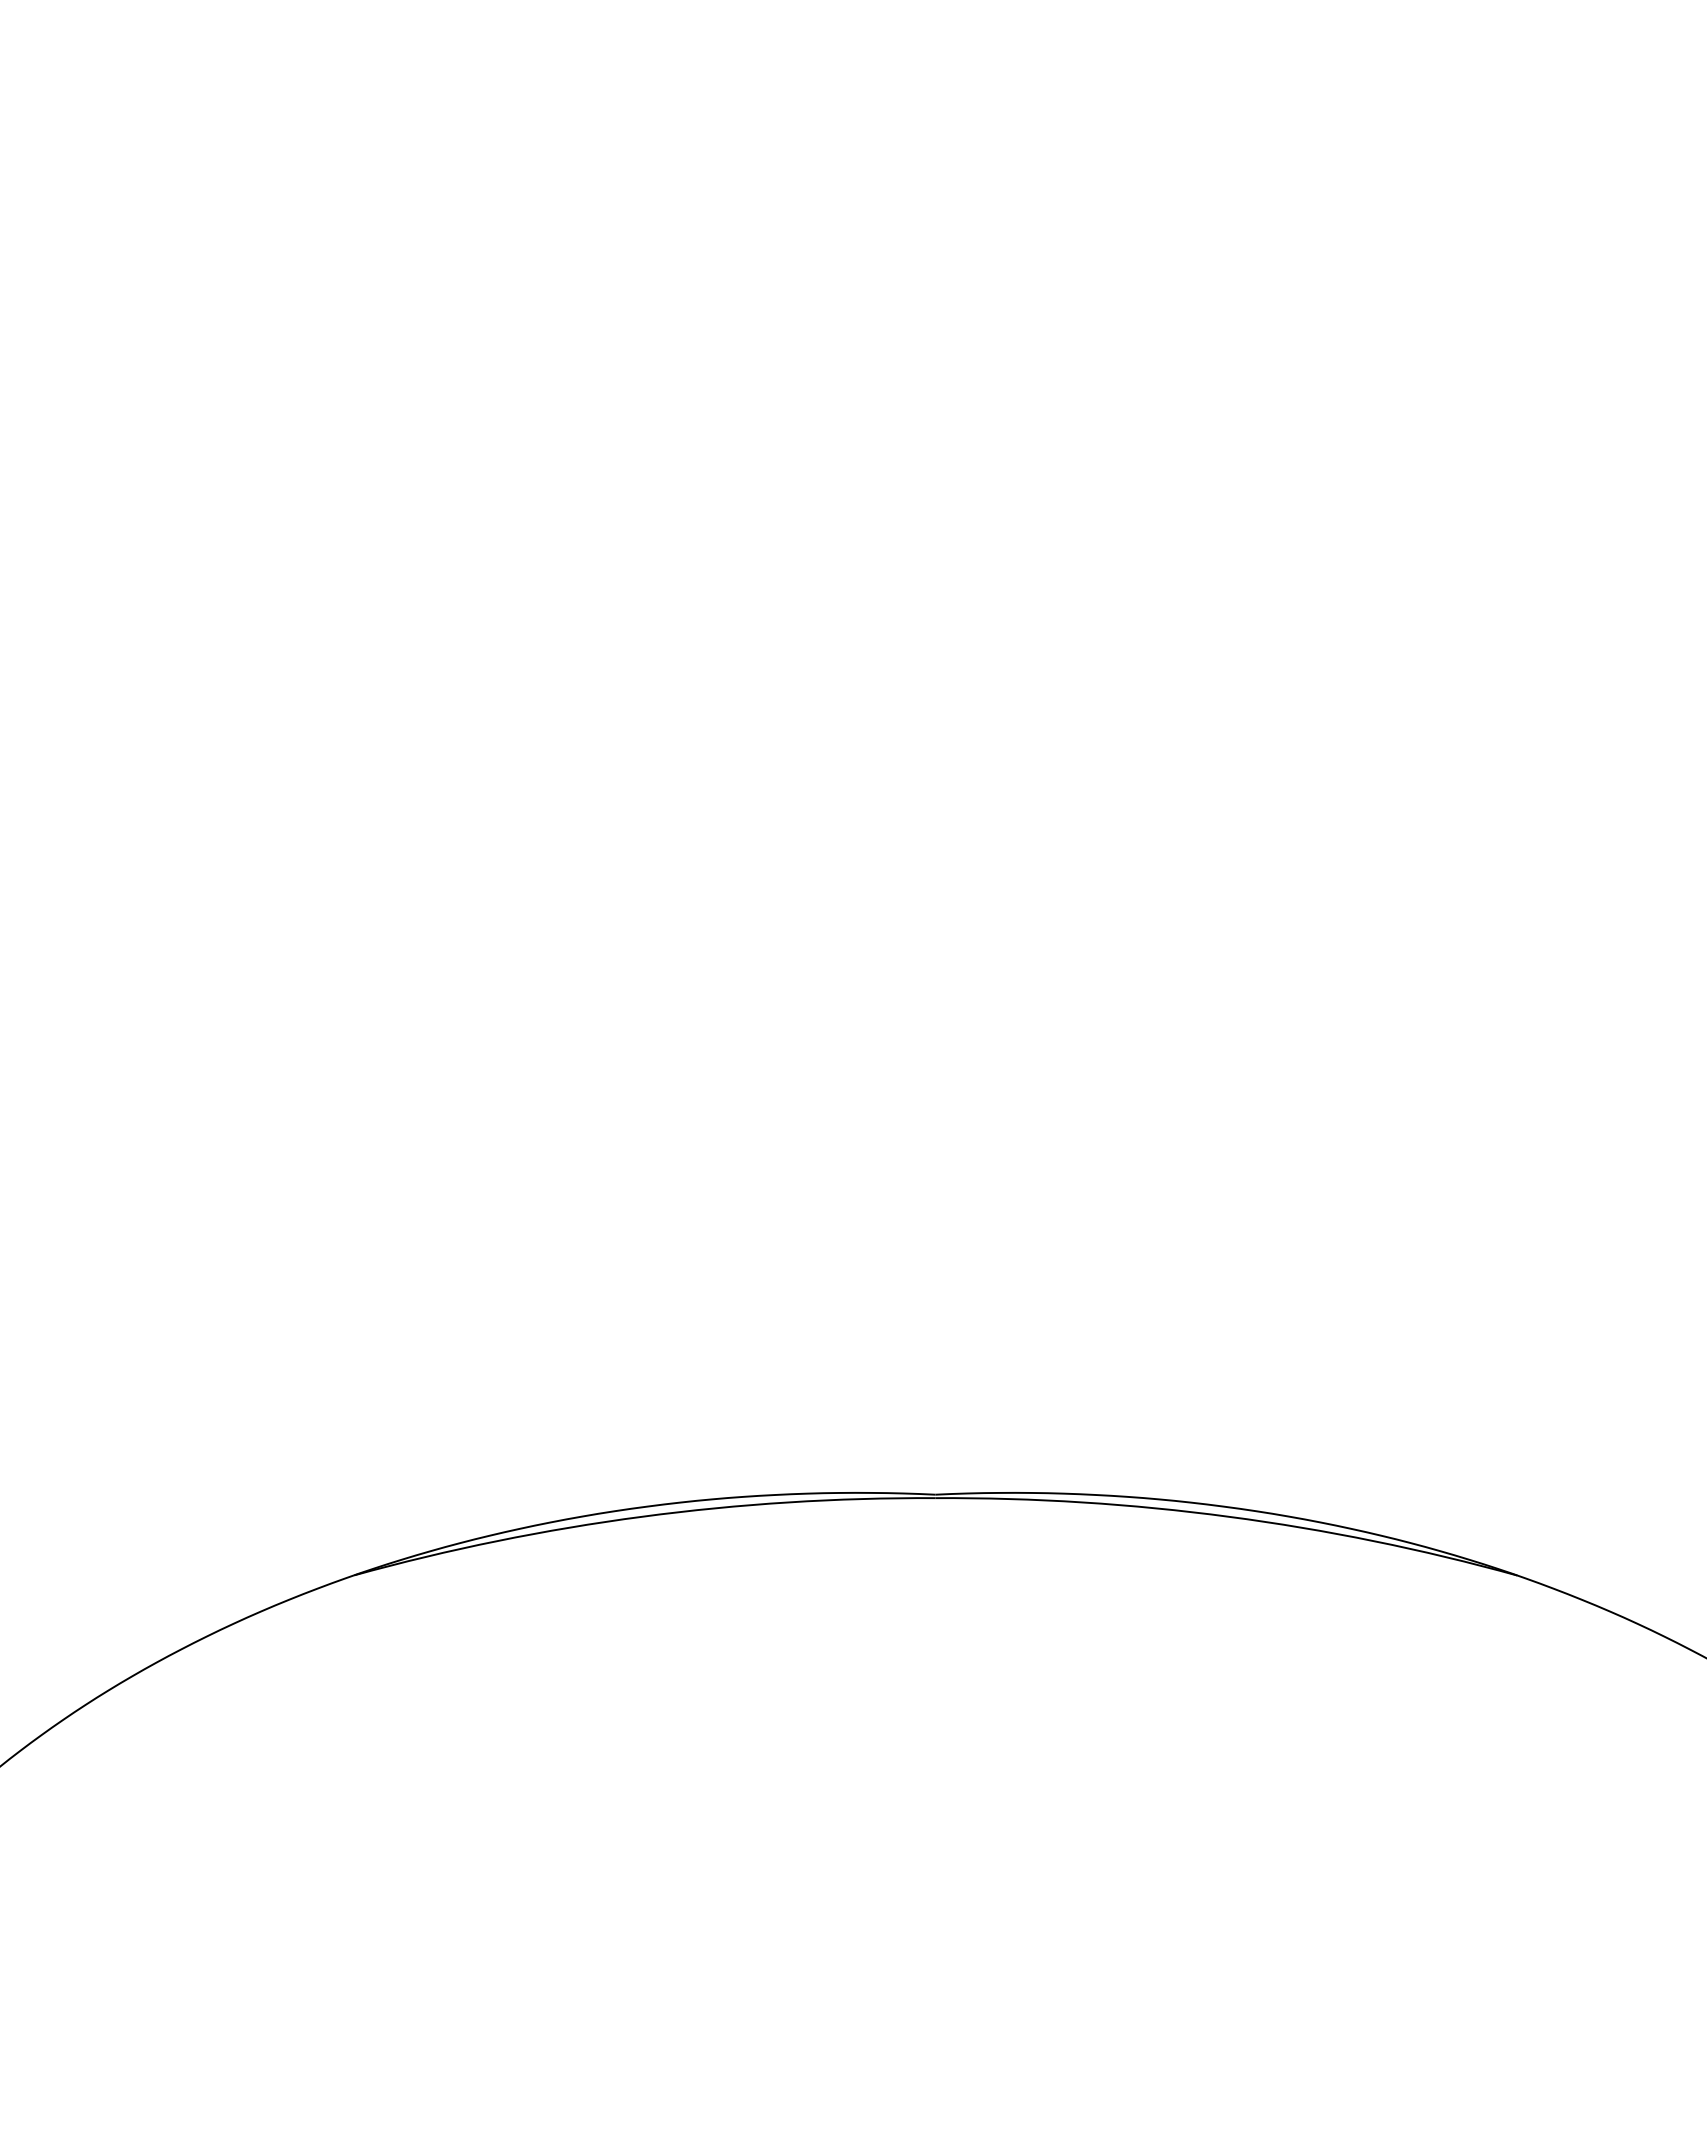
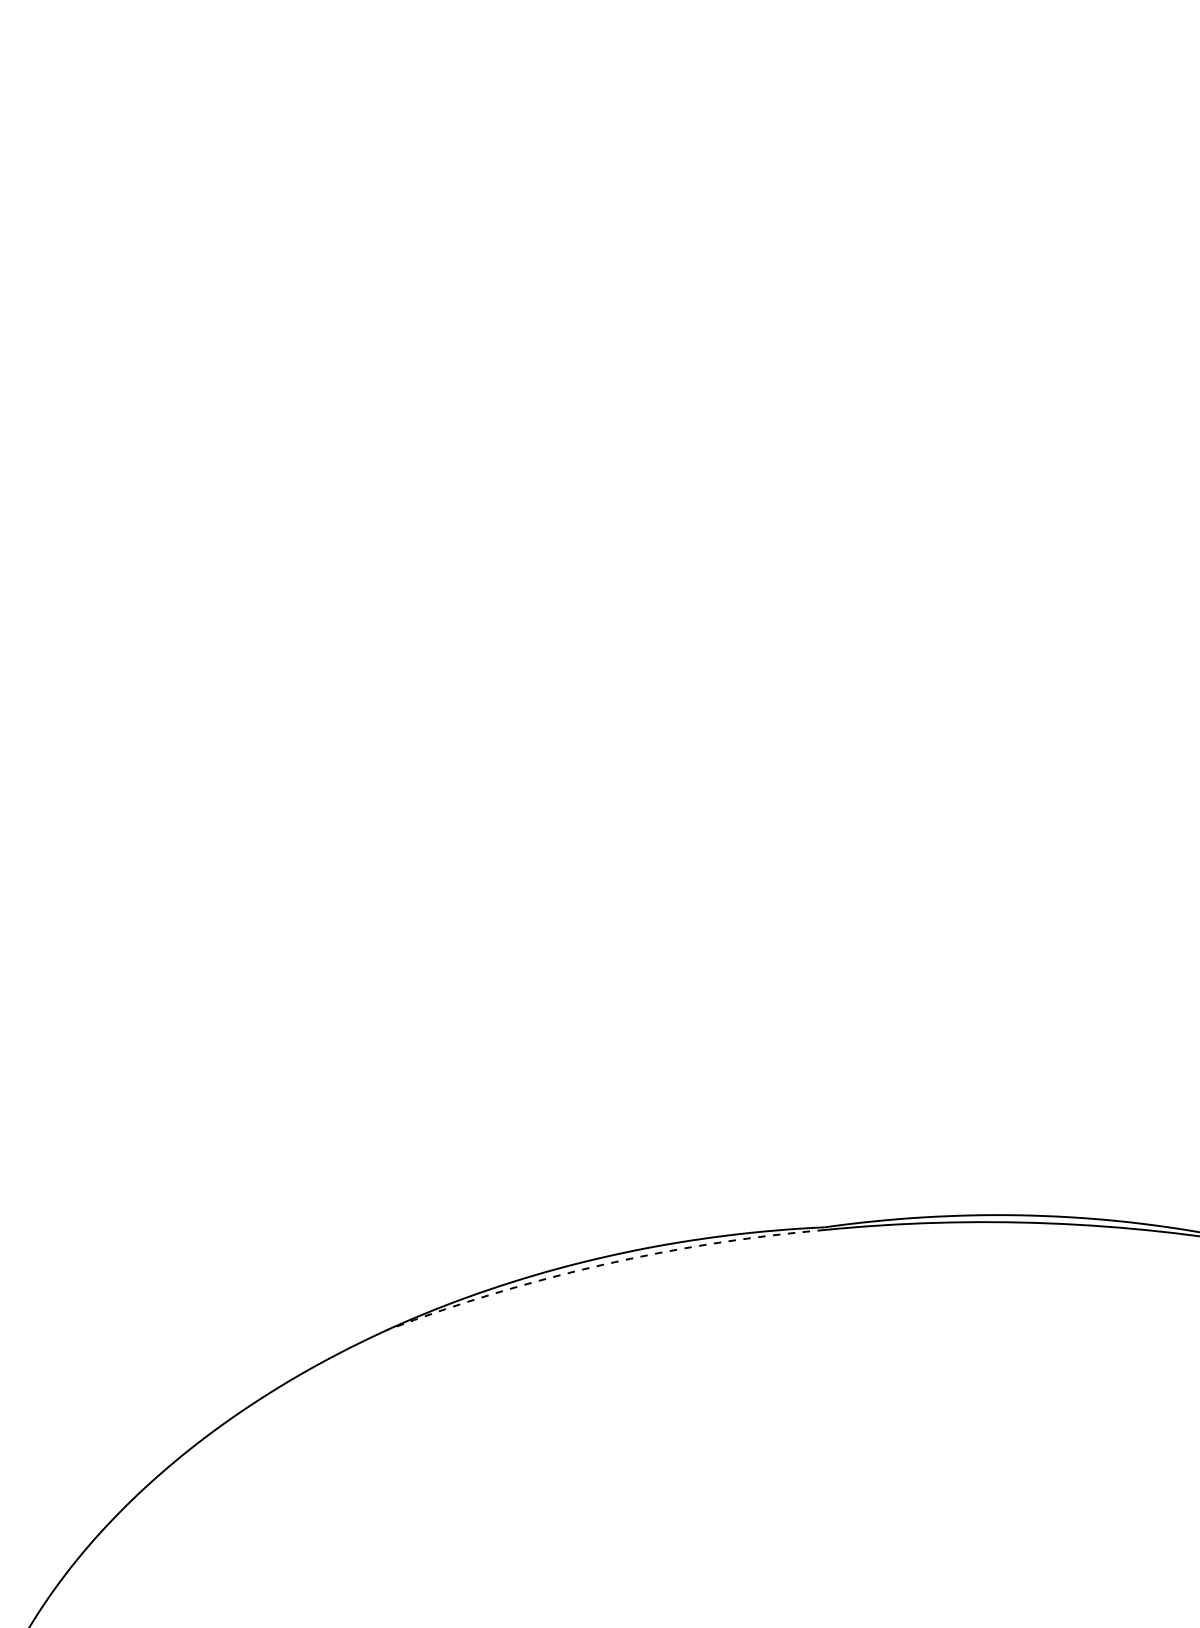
arc: (642, 1516) -> (603, 1264), solid -> dashed

